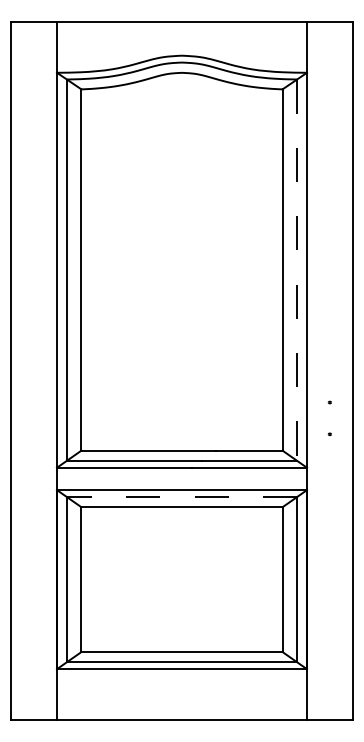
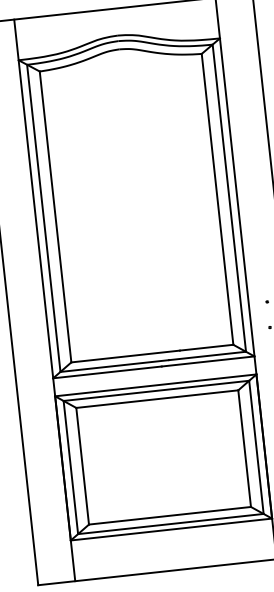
line: (297, 270) -> (229, 198), dashed -> solid
line: (181, 496) -> (155, 390), dashed -> solid

